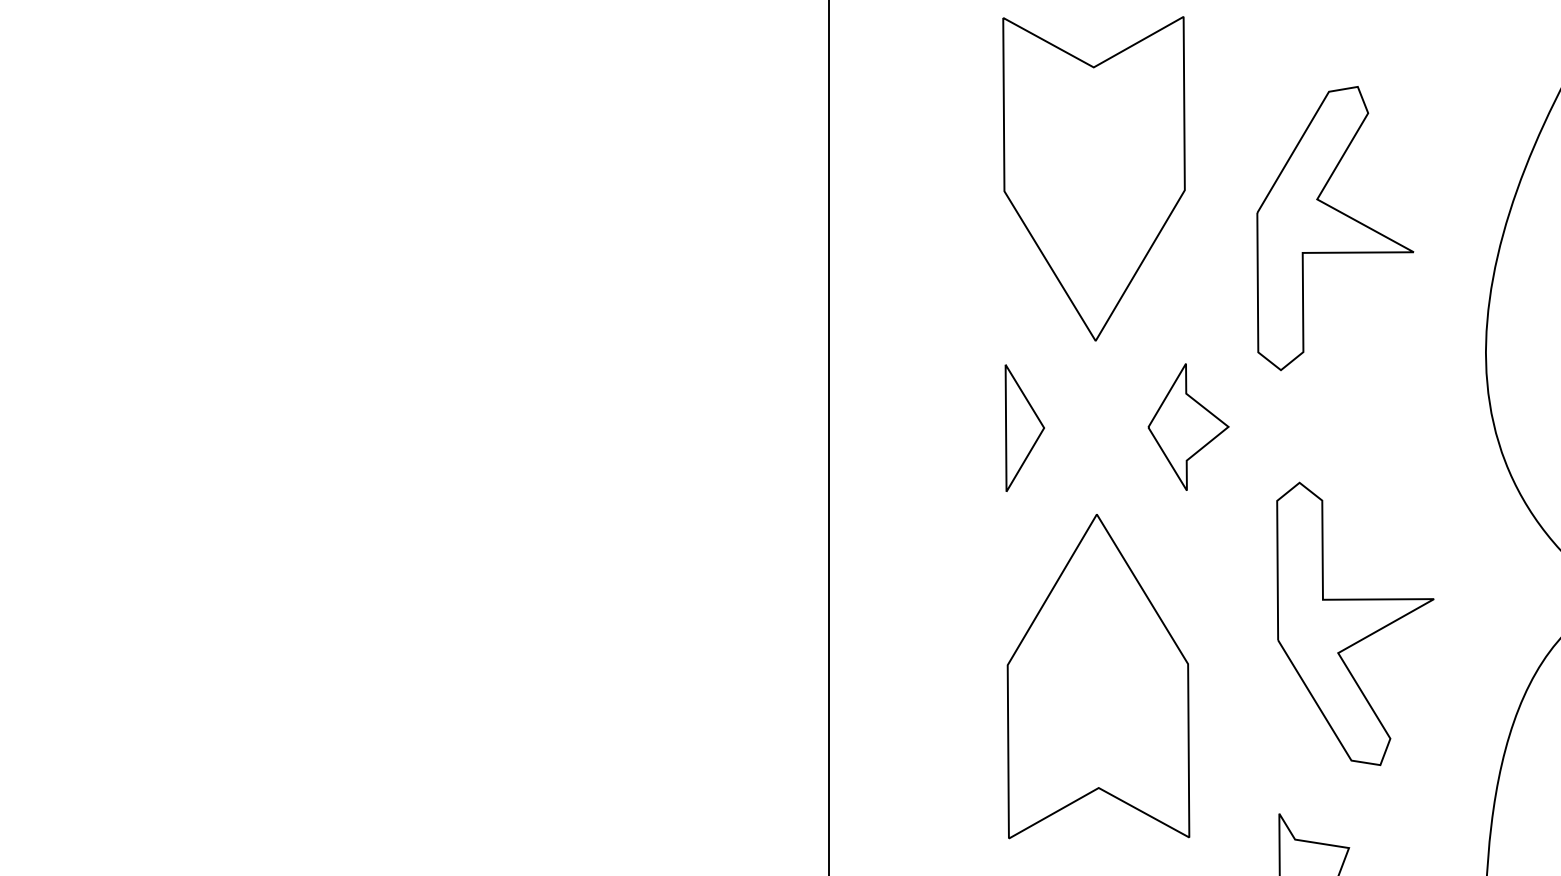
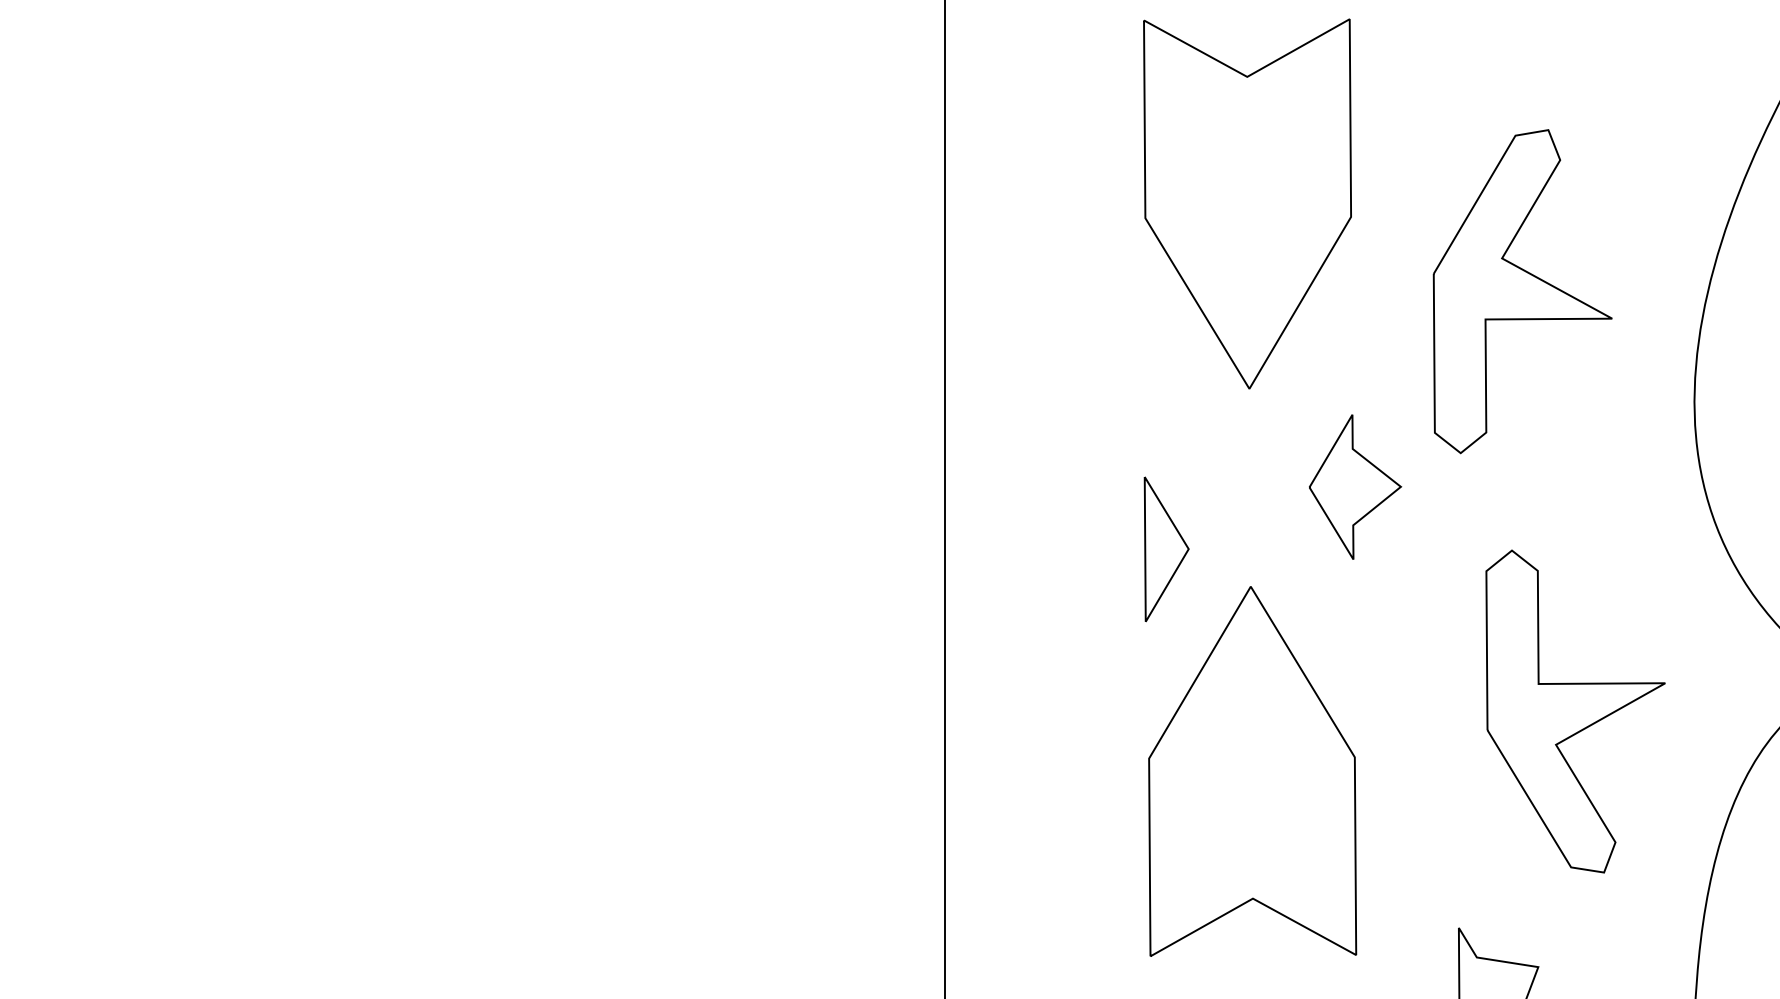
part: (1335, 228) -> (1522, 291), moved
part: (1024, 428) -> (1166, 549), moved
part: (1355, 623) -> (1575, 711), moved

